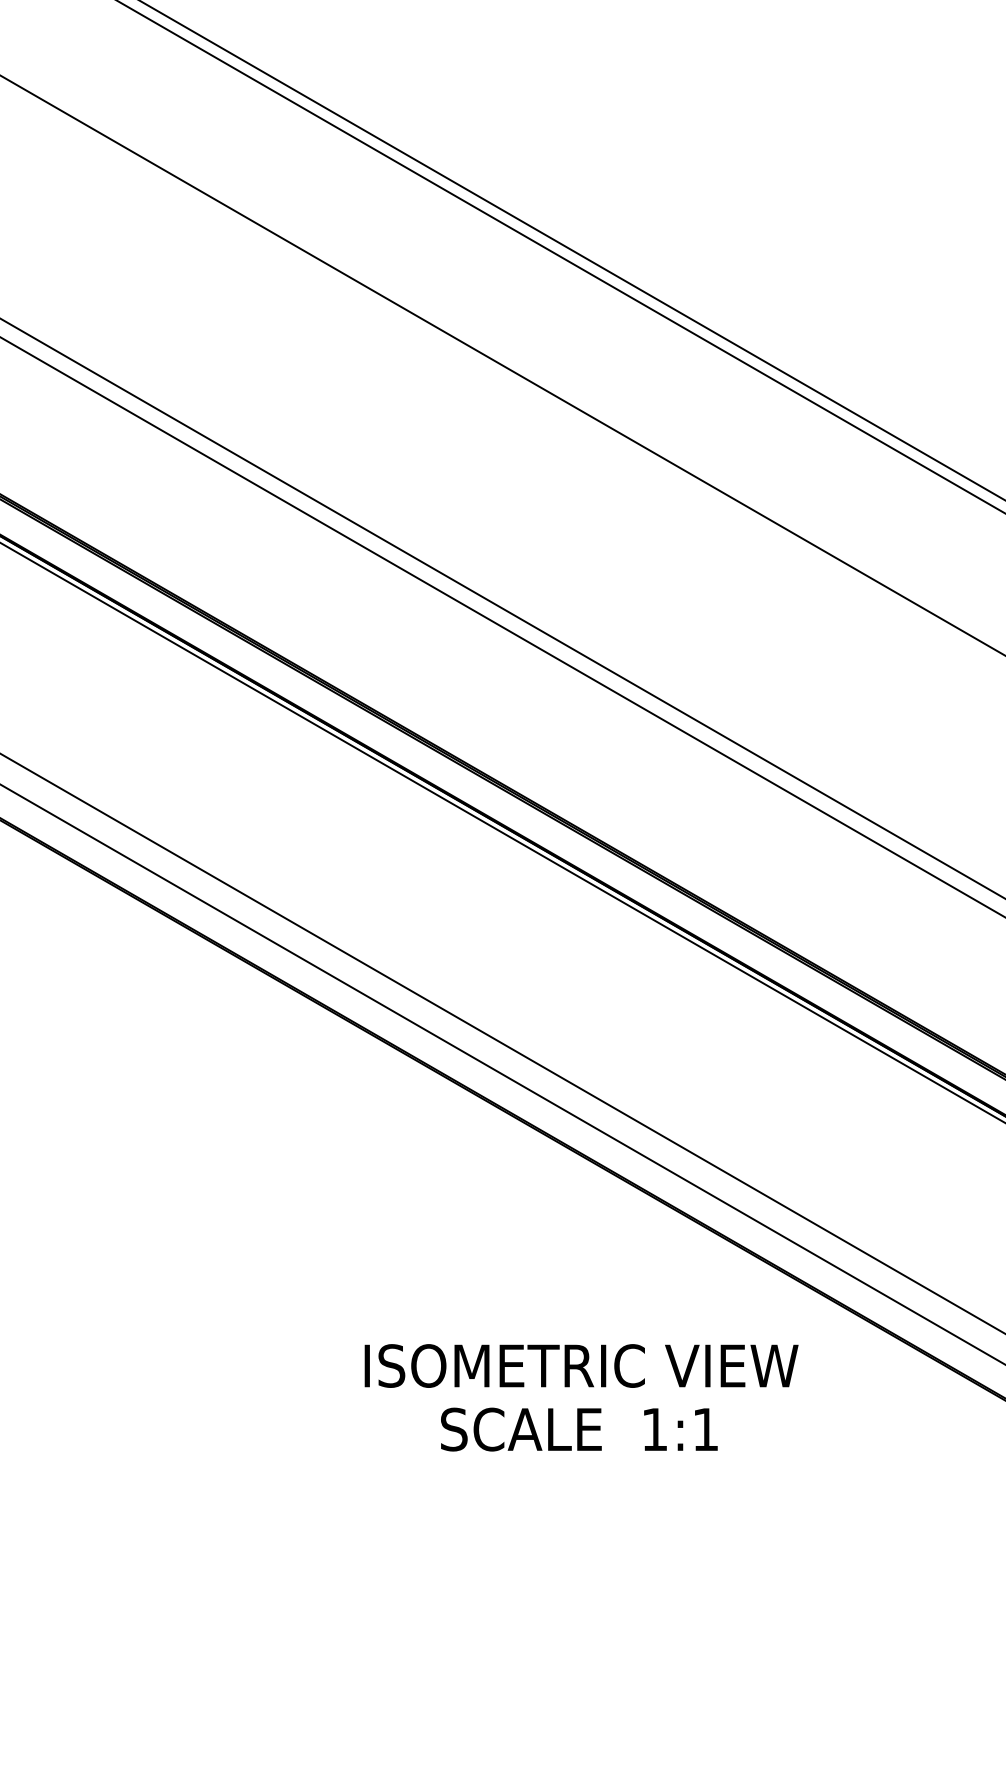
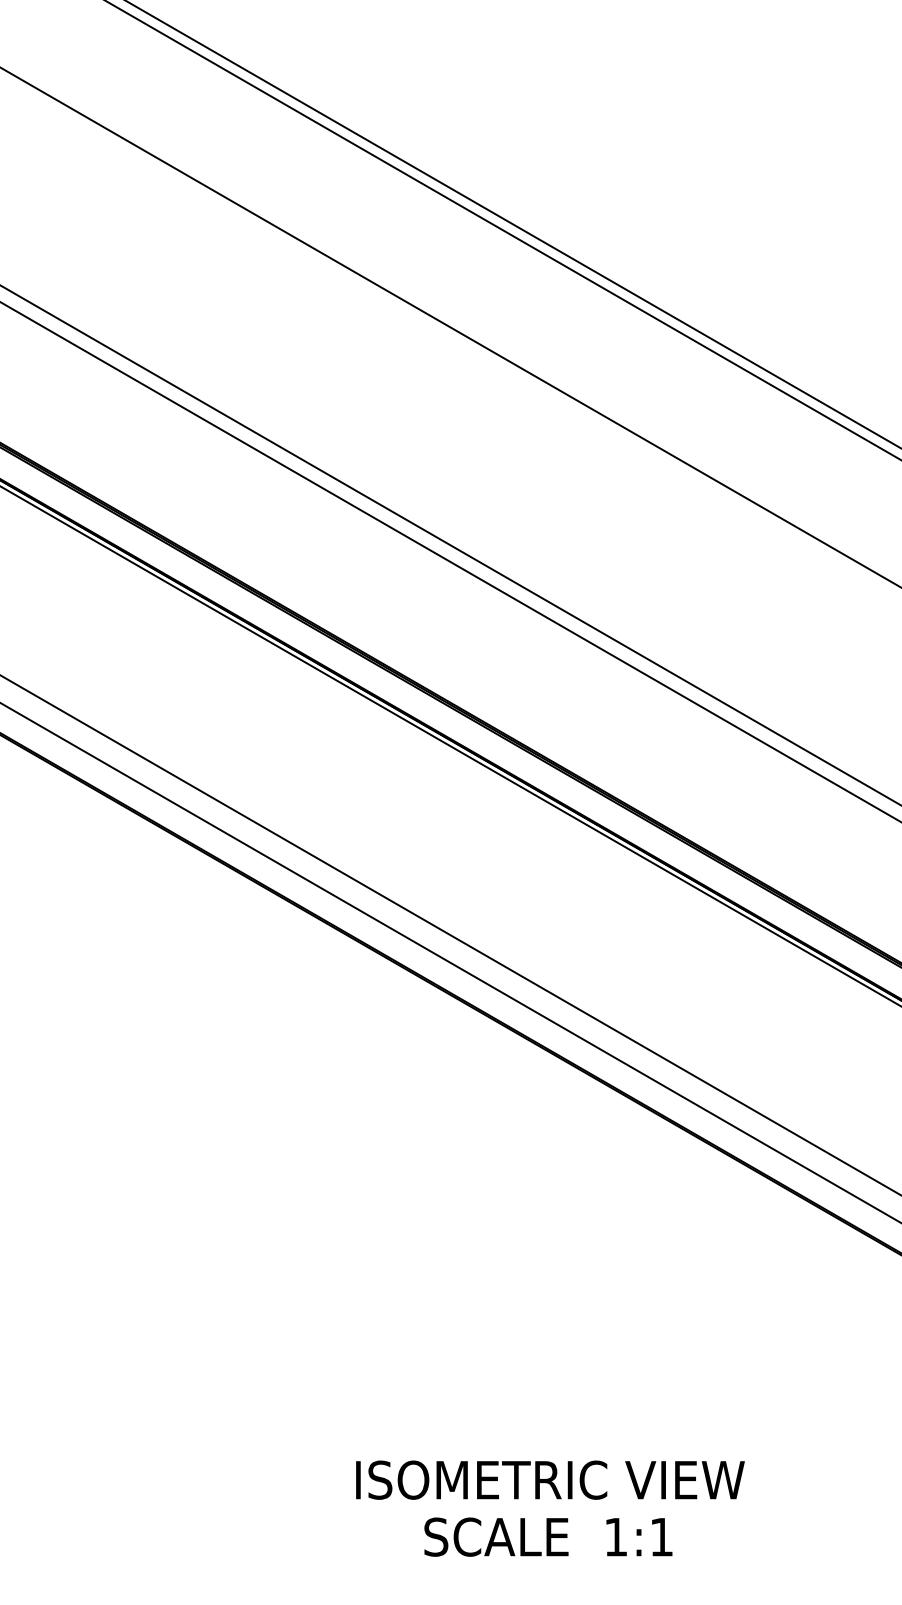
text: (581, 1397) -> (550, 1508), moved

